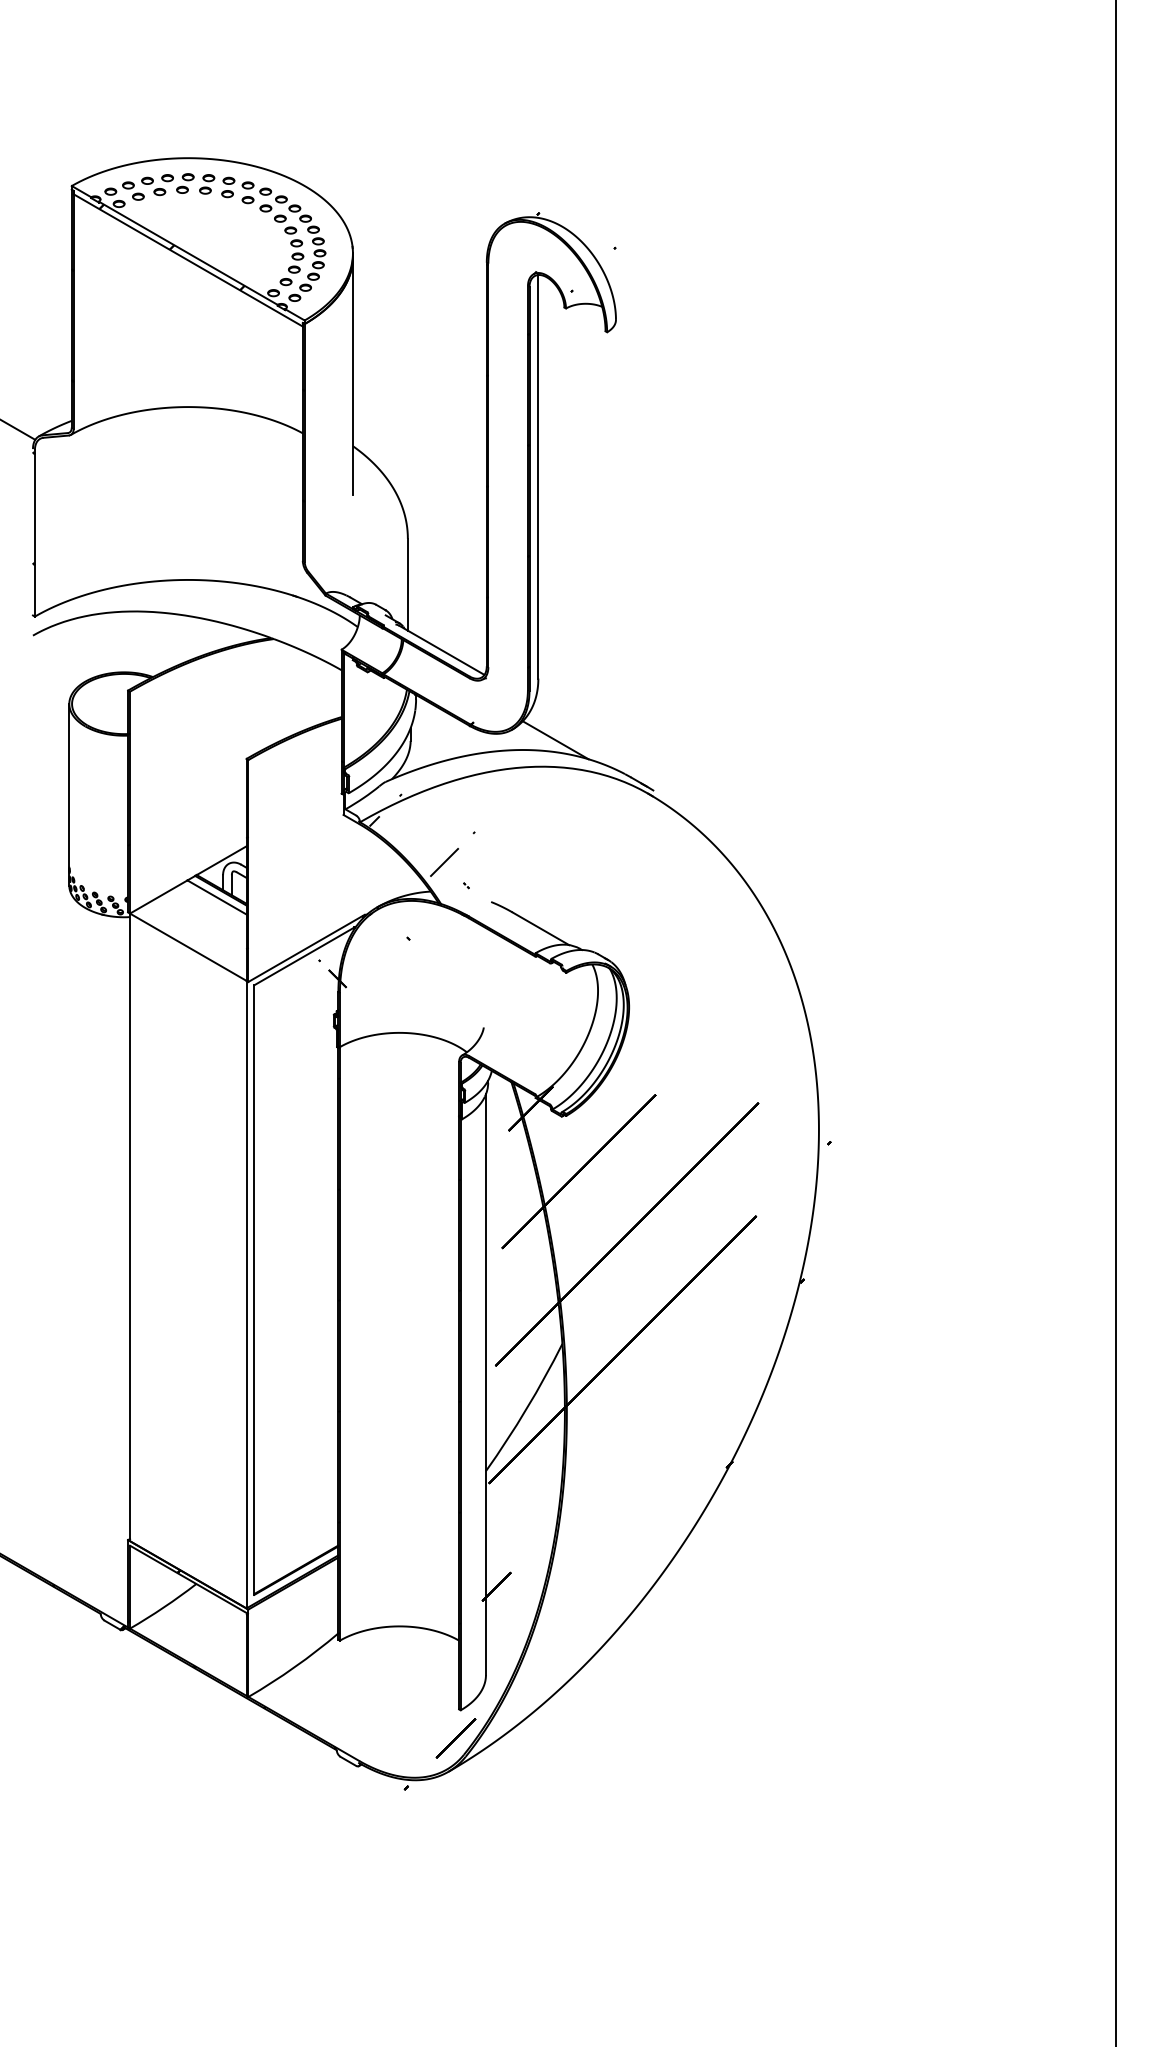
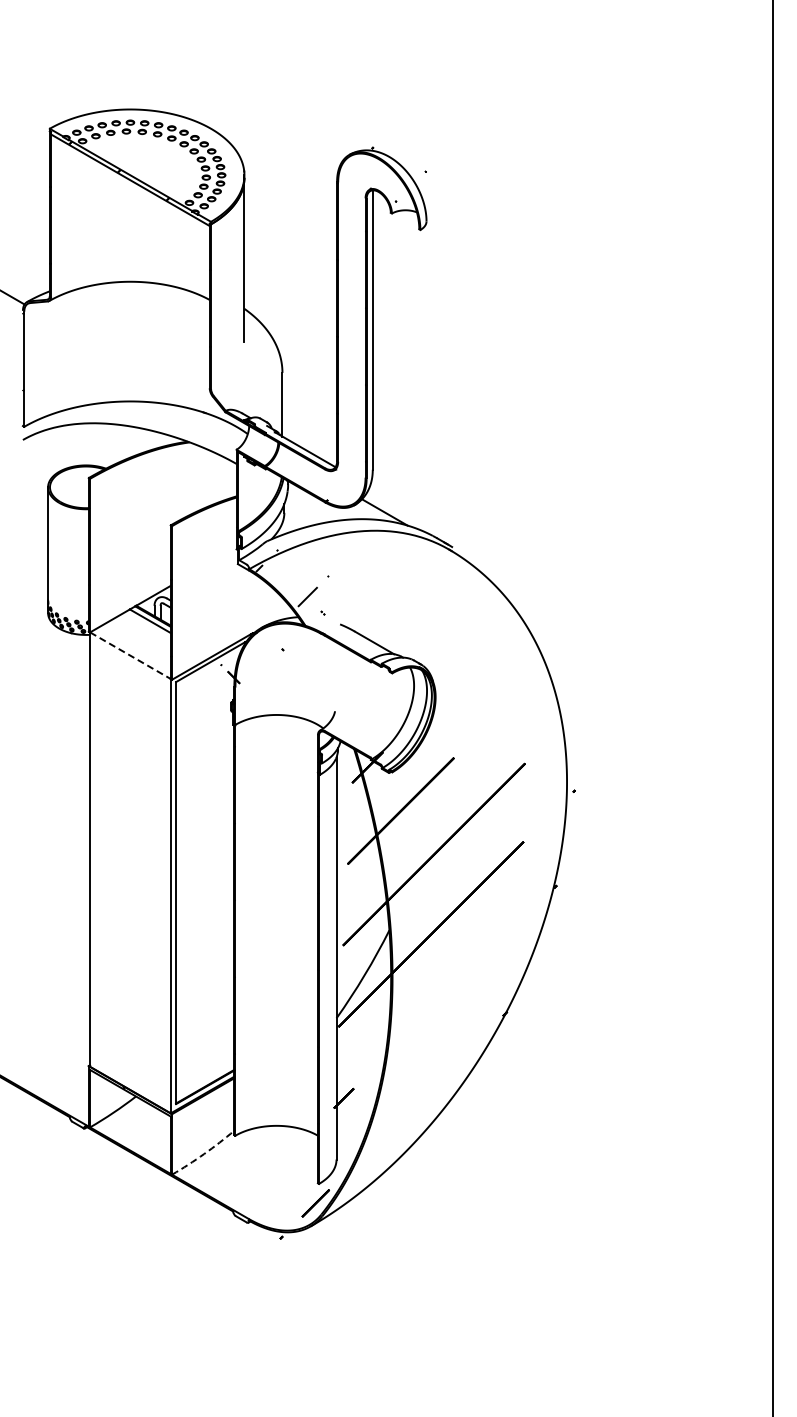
line: (188, 946) -> (130, 655), solid -> dashed
arc: (295, 1667) -> (204, 1154), solid -> dashed

